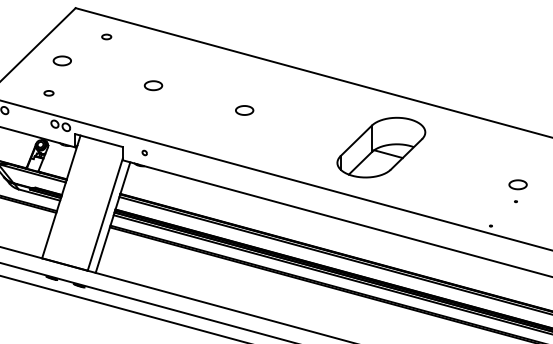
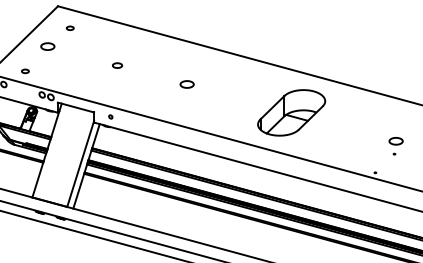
part: (106, 36) -> (70, 27), moved
part: (153, 85) -> (117, 65), size x0.7
part: (48, 93) -> (25, 71), moved

